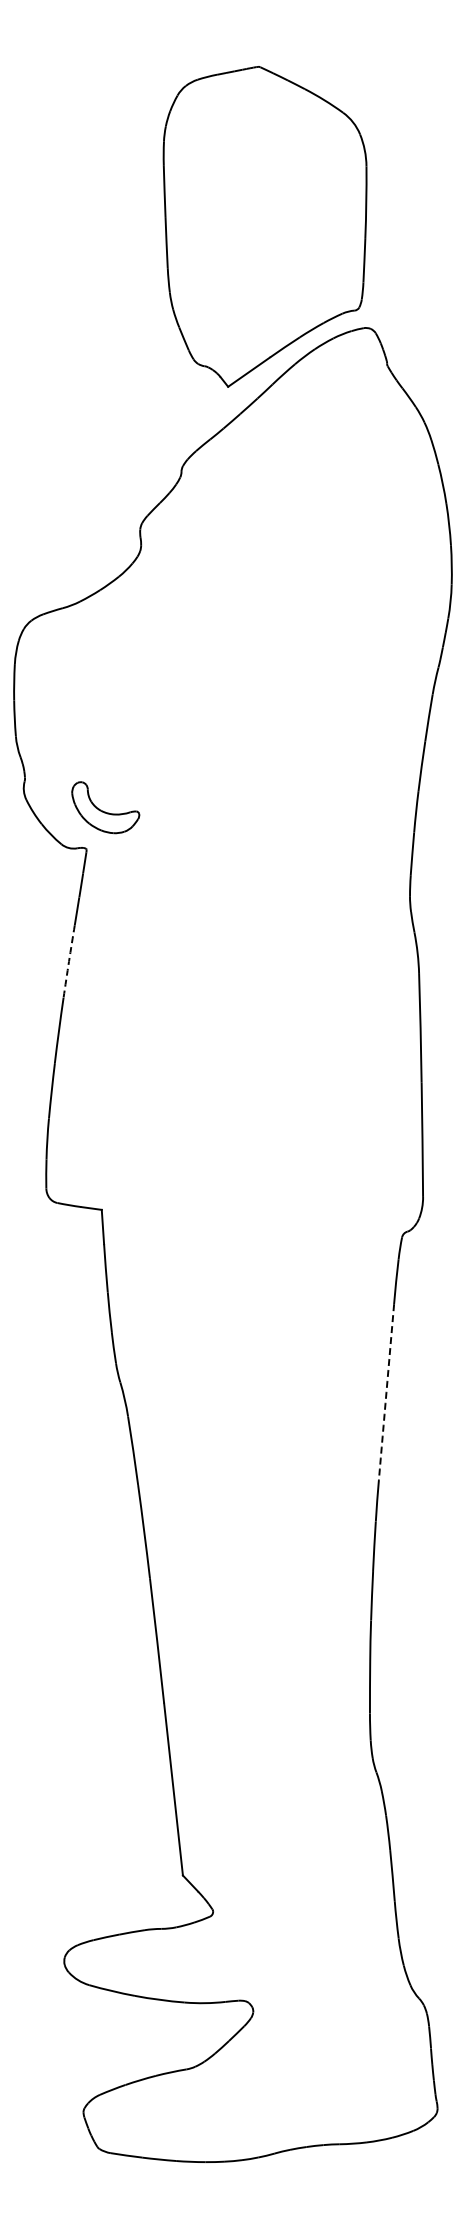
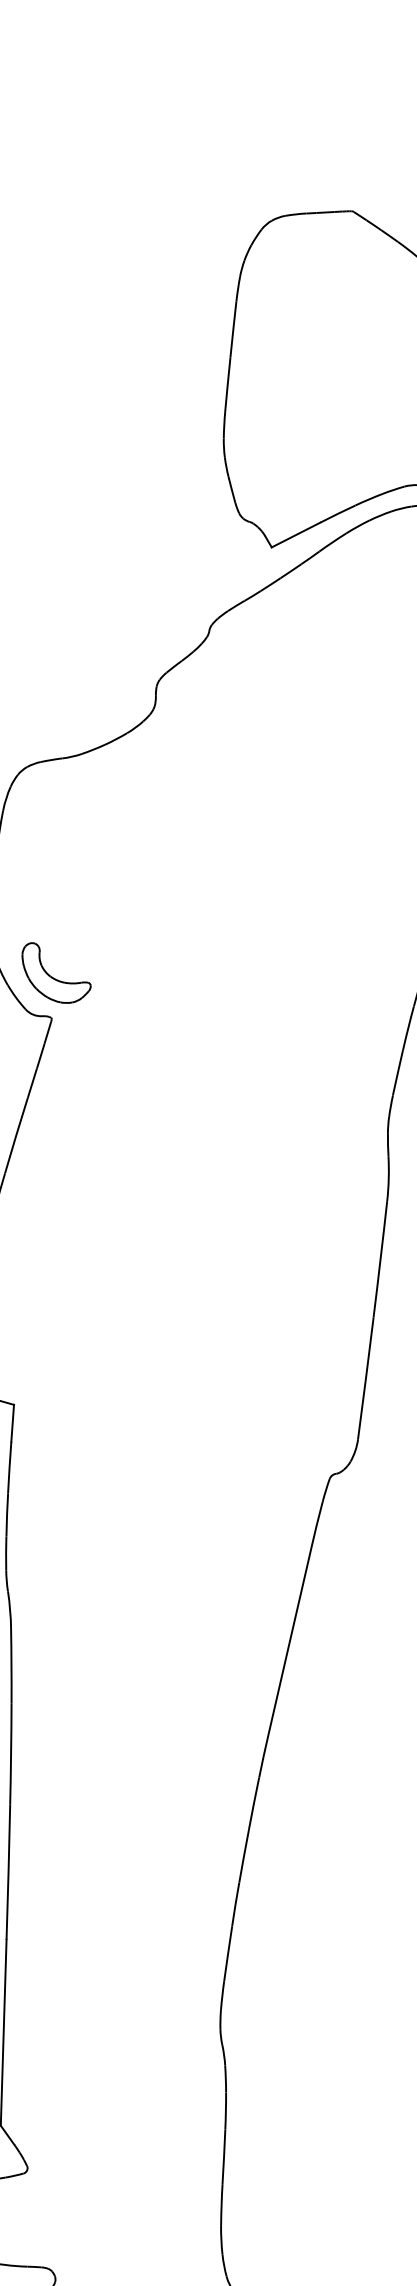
part: (105, 807) -> (55, 973), moved
arc: (69, 961) -> (16, 1135), dashed -> solid
arc: (386, 1392) -> (289, 1641), dashed -> solid

